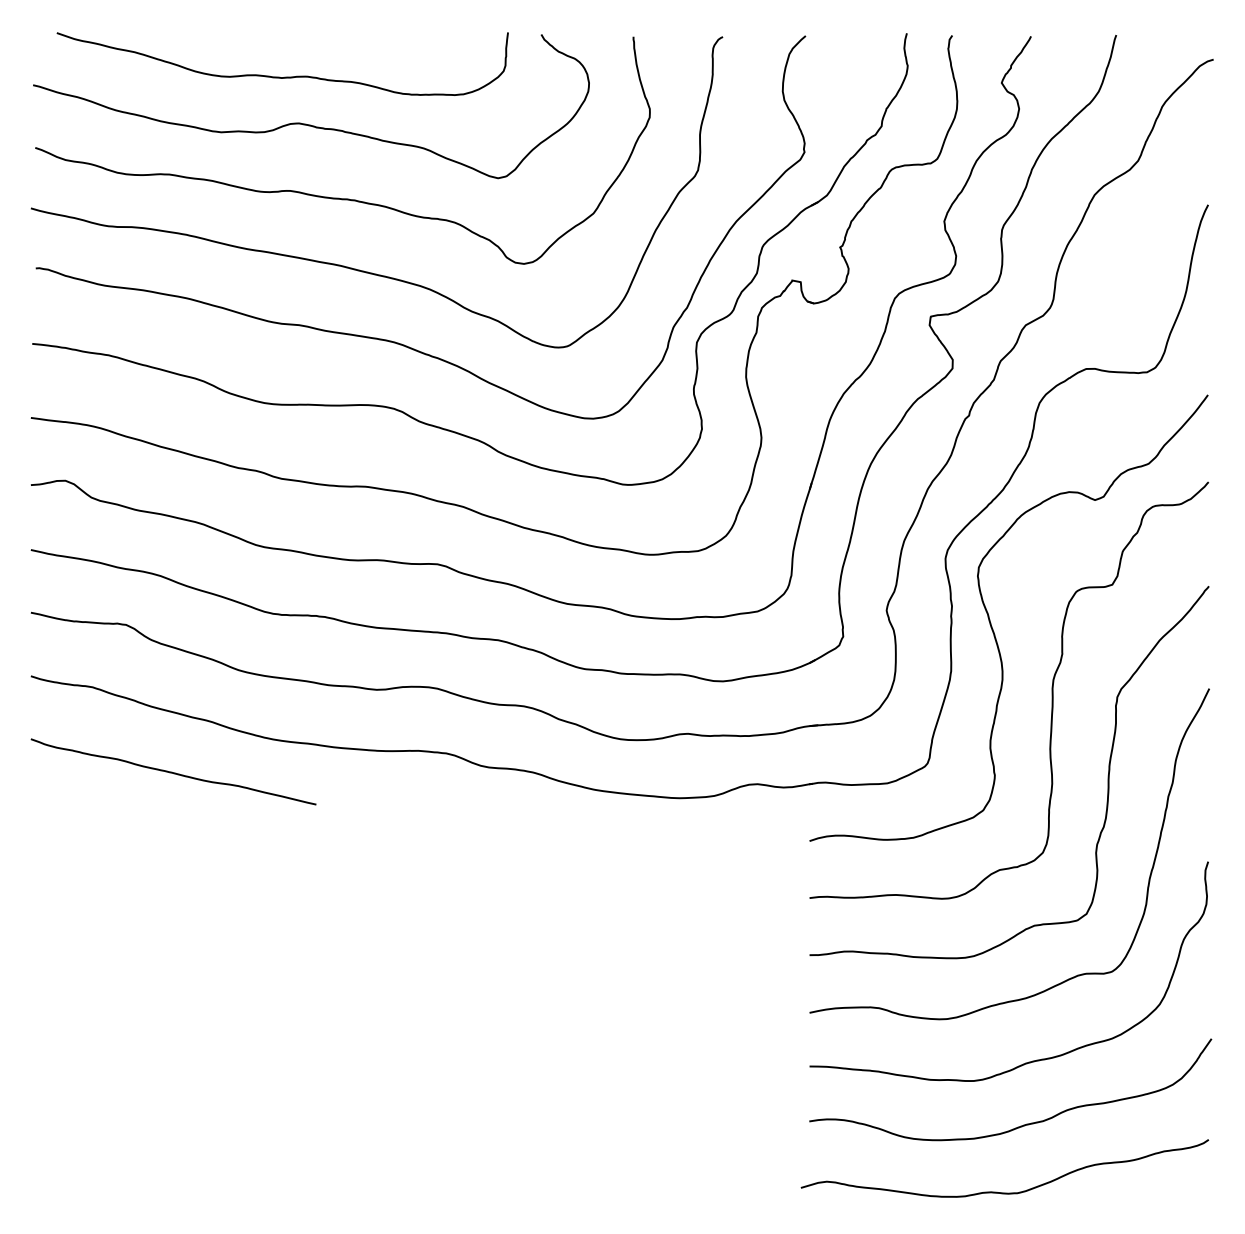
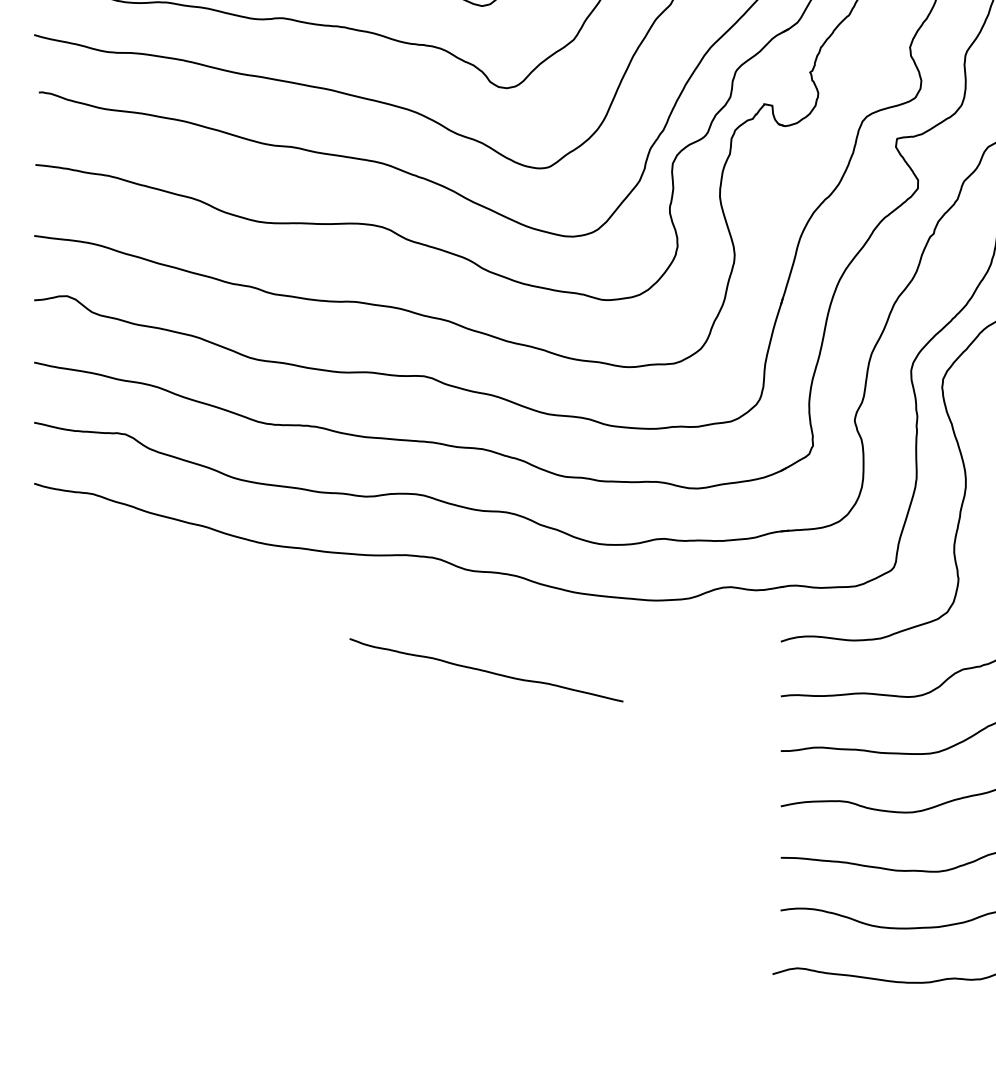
curve: (172, 771) -> (485, 669), moved

